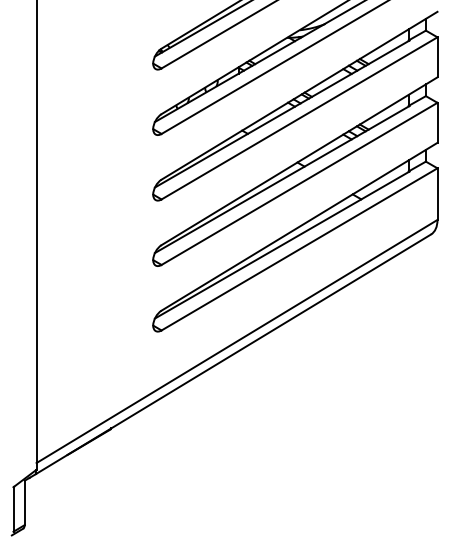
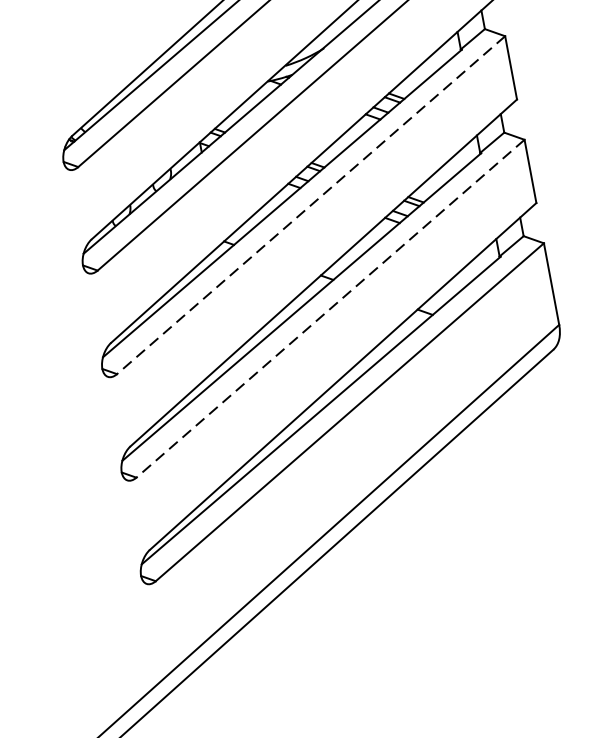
line: (299, 118) -> (311, 205), solid -> dashed
line: (299, 183) -> (330, 308), solid -> dashed

